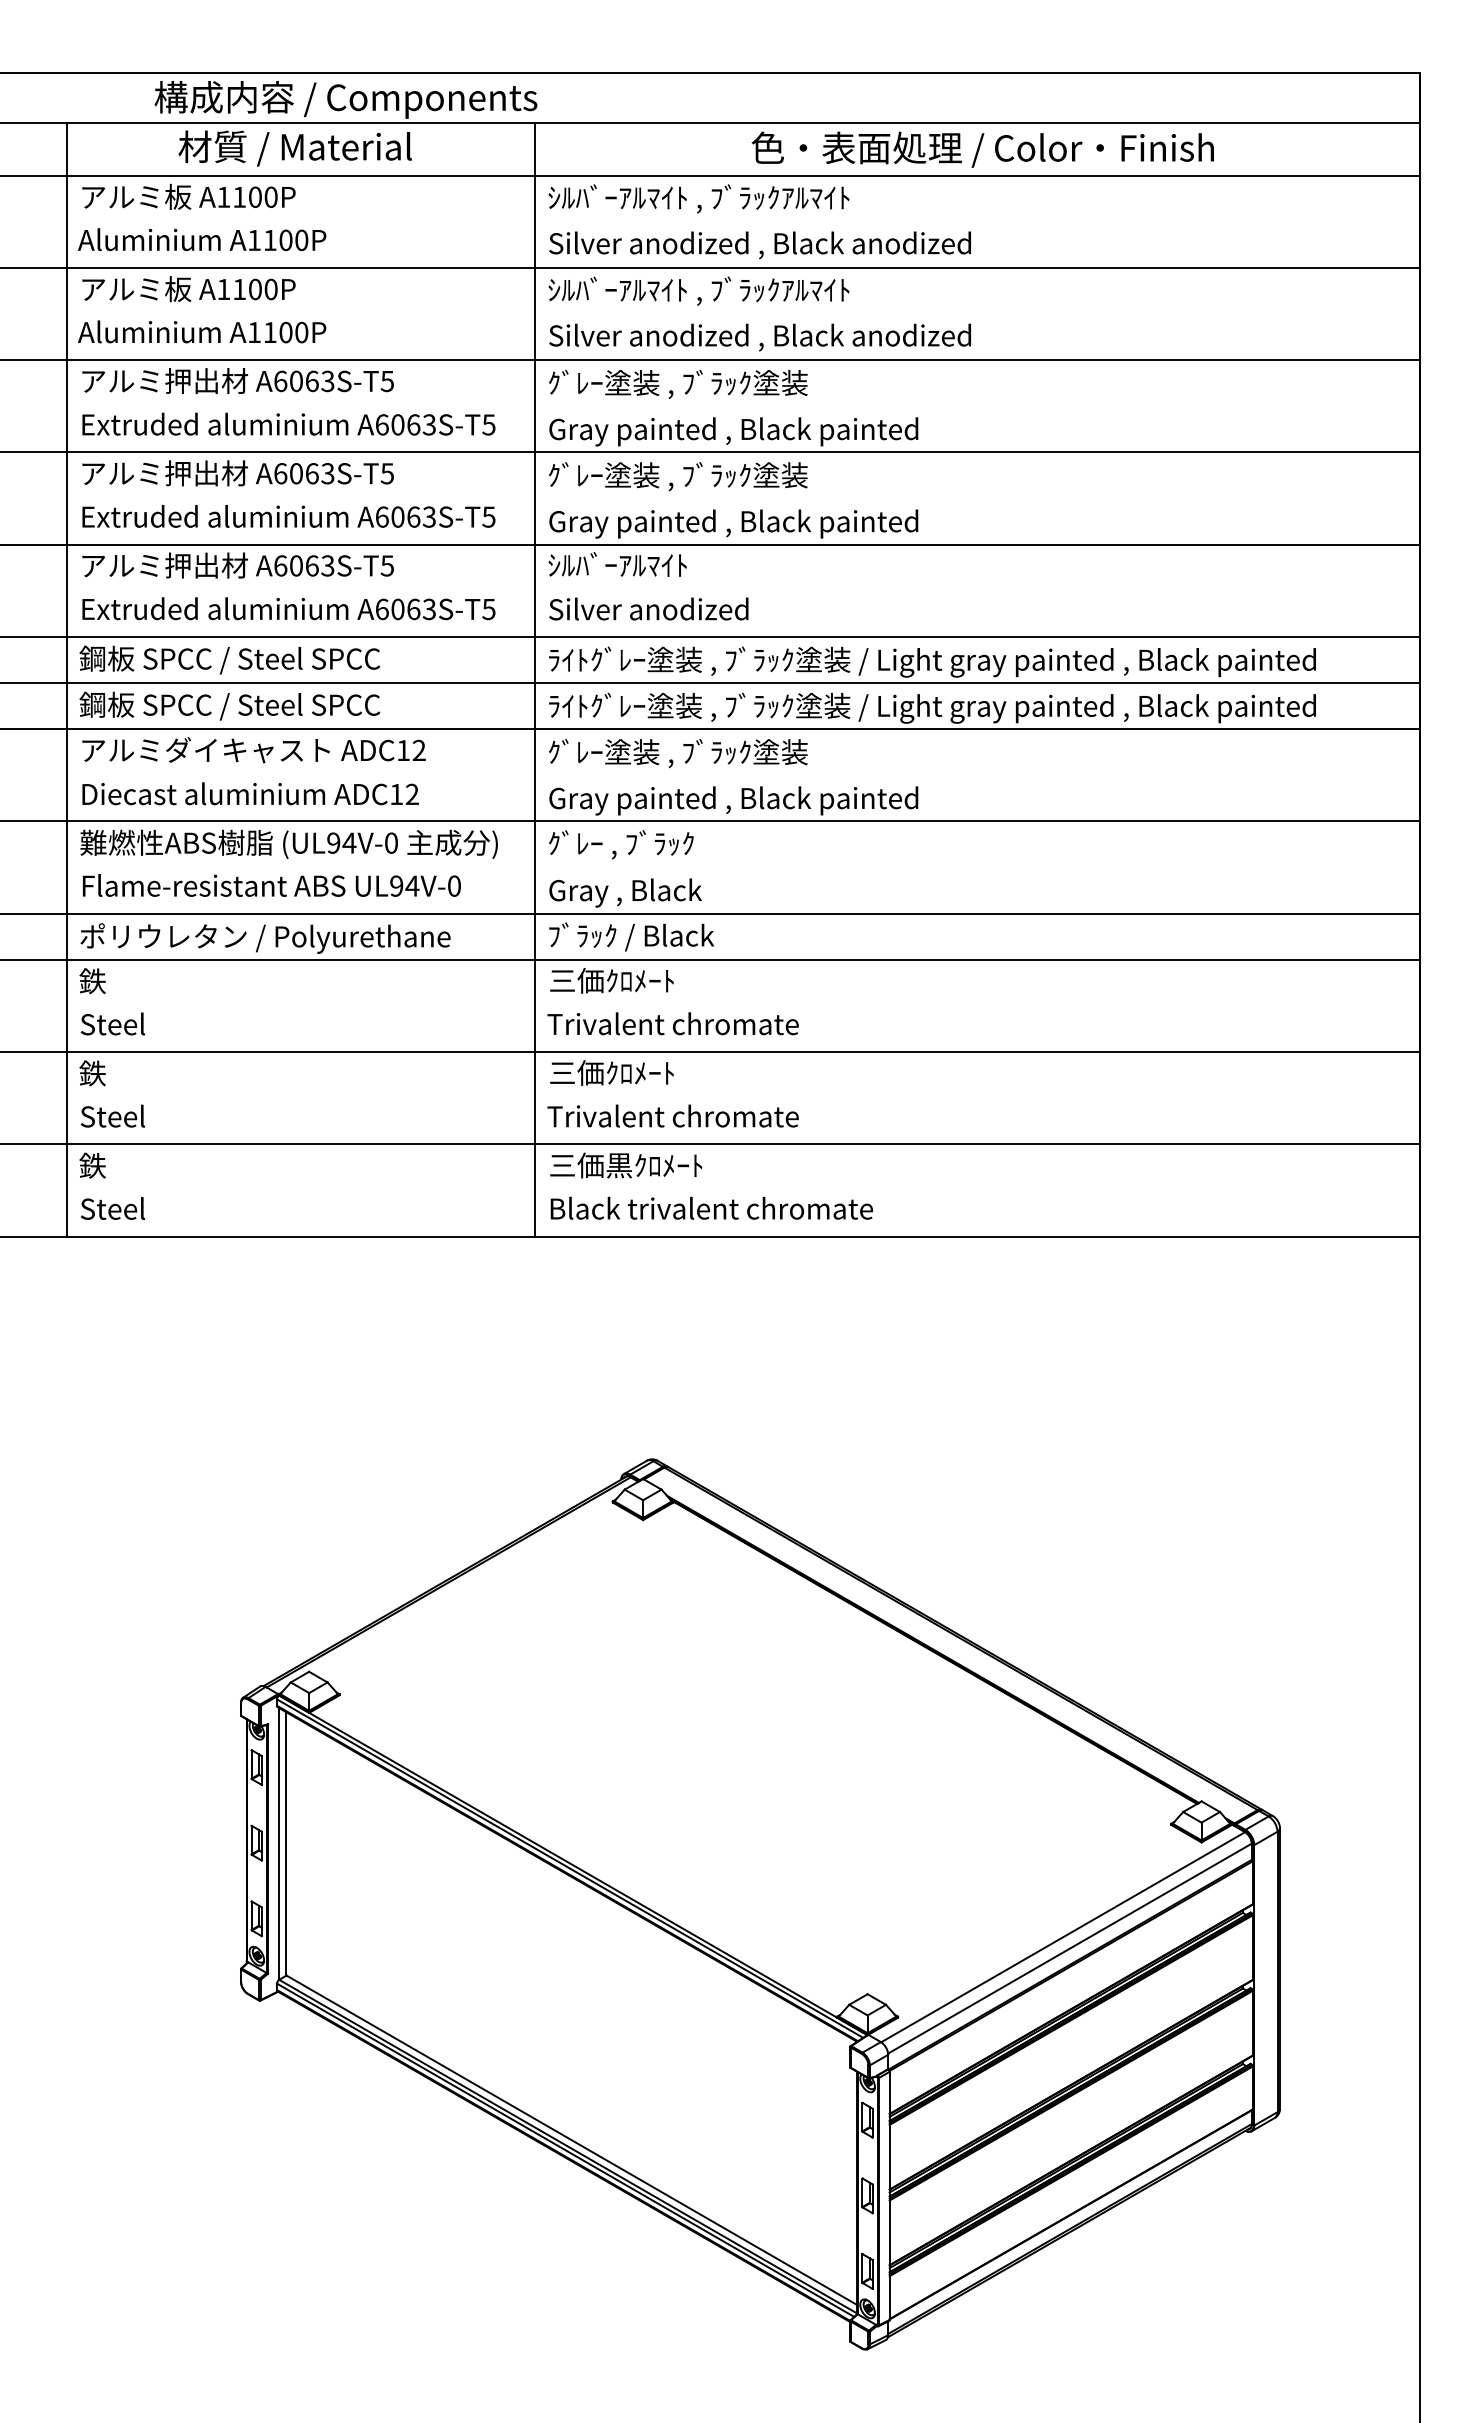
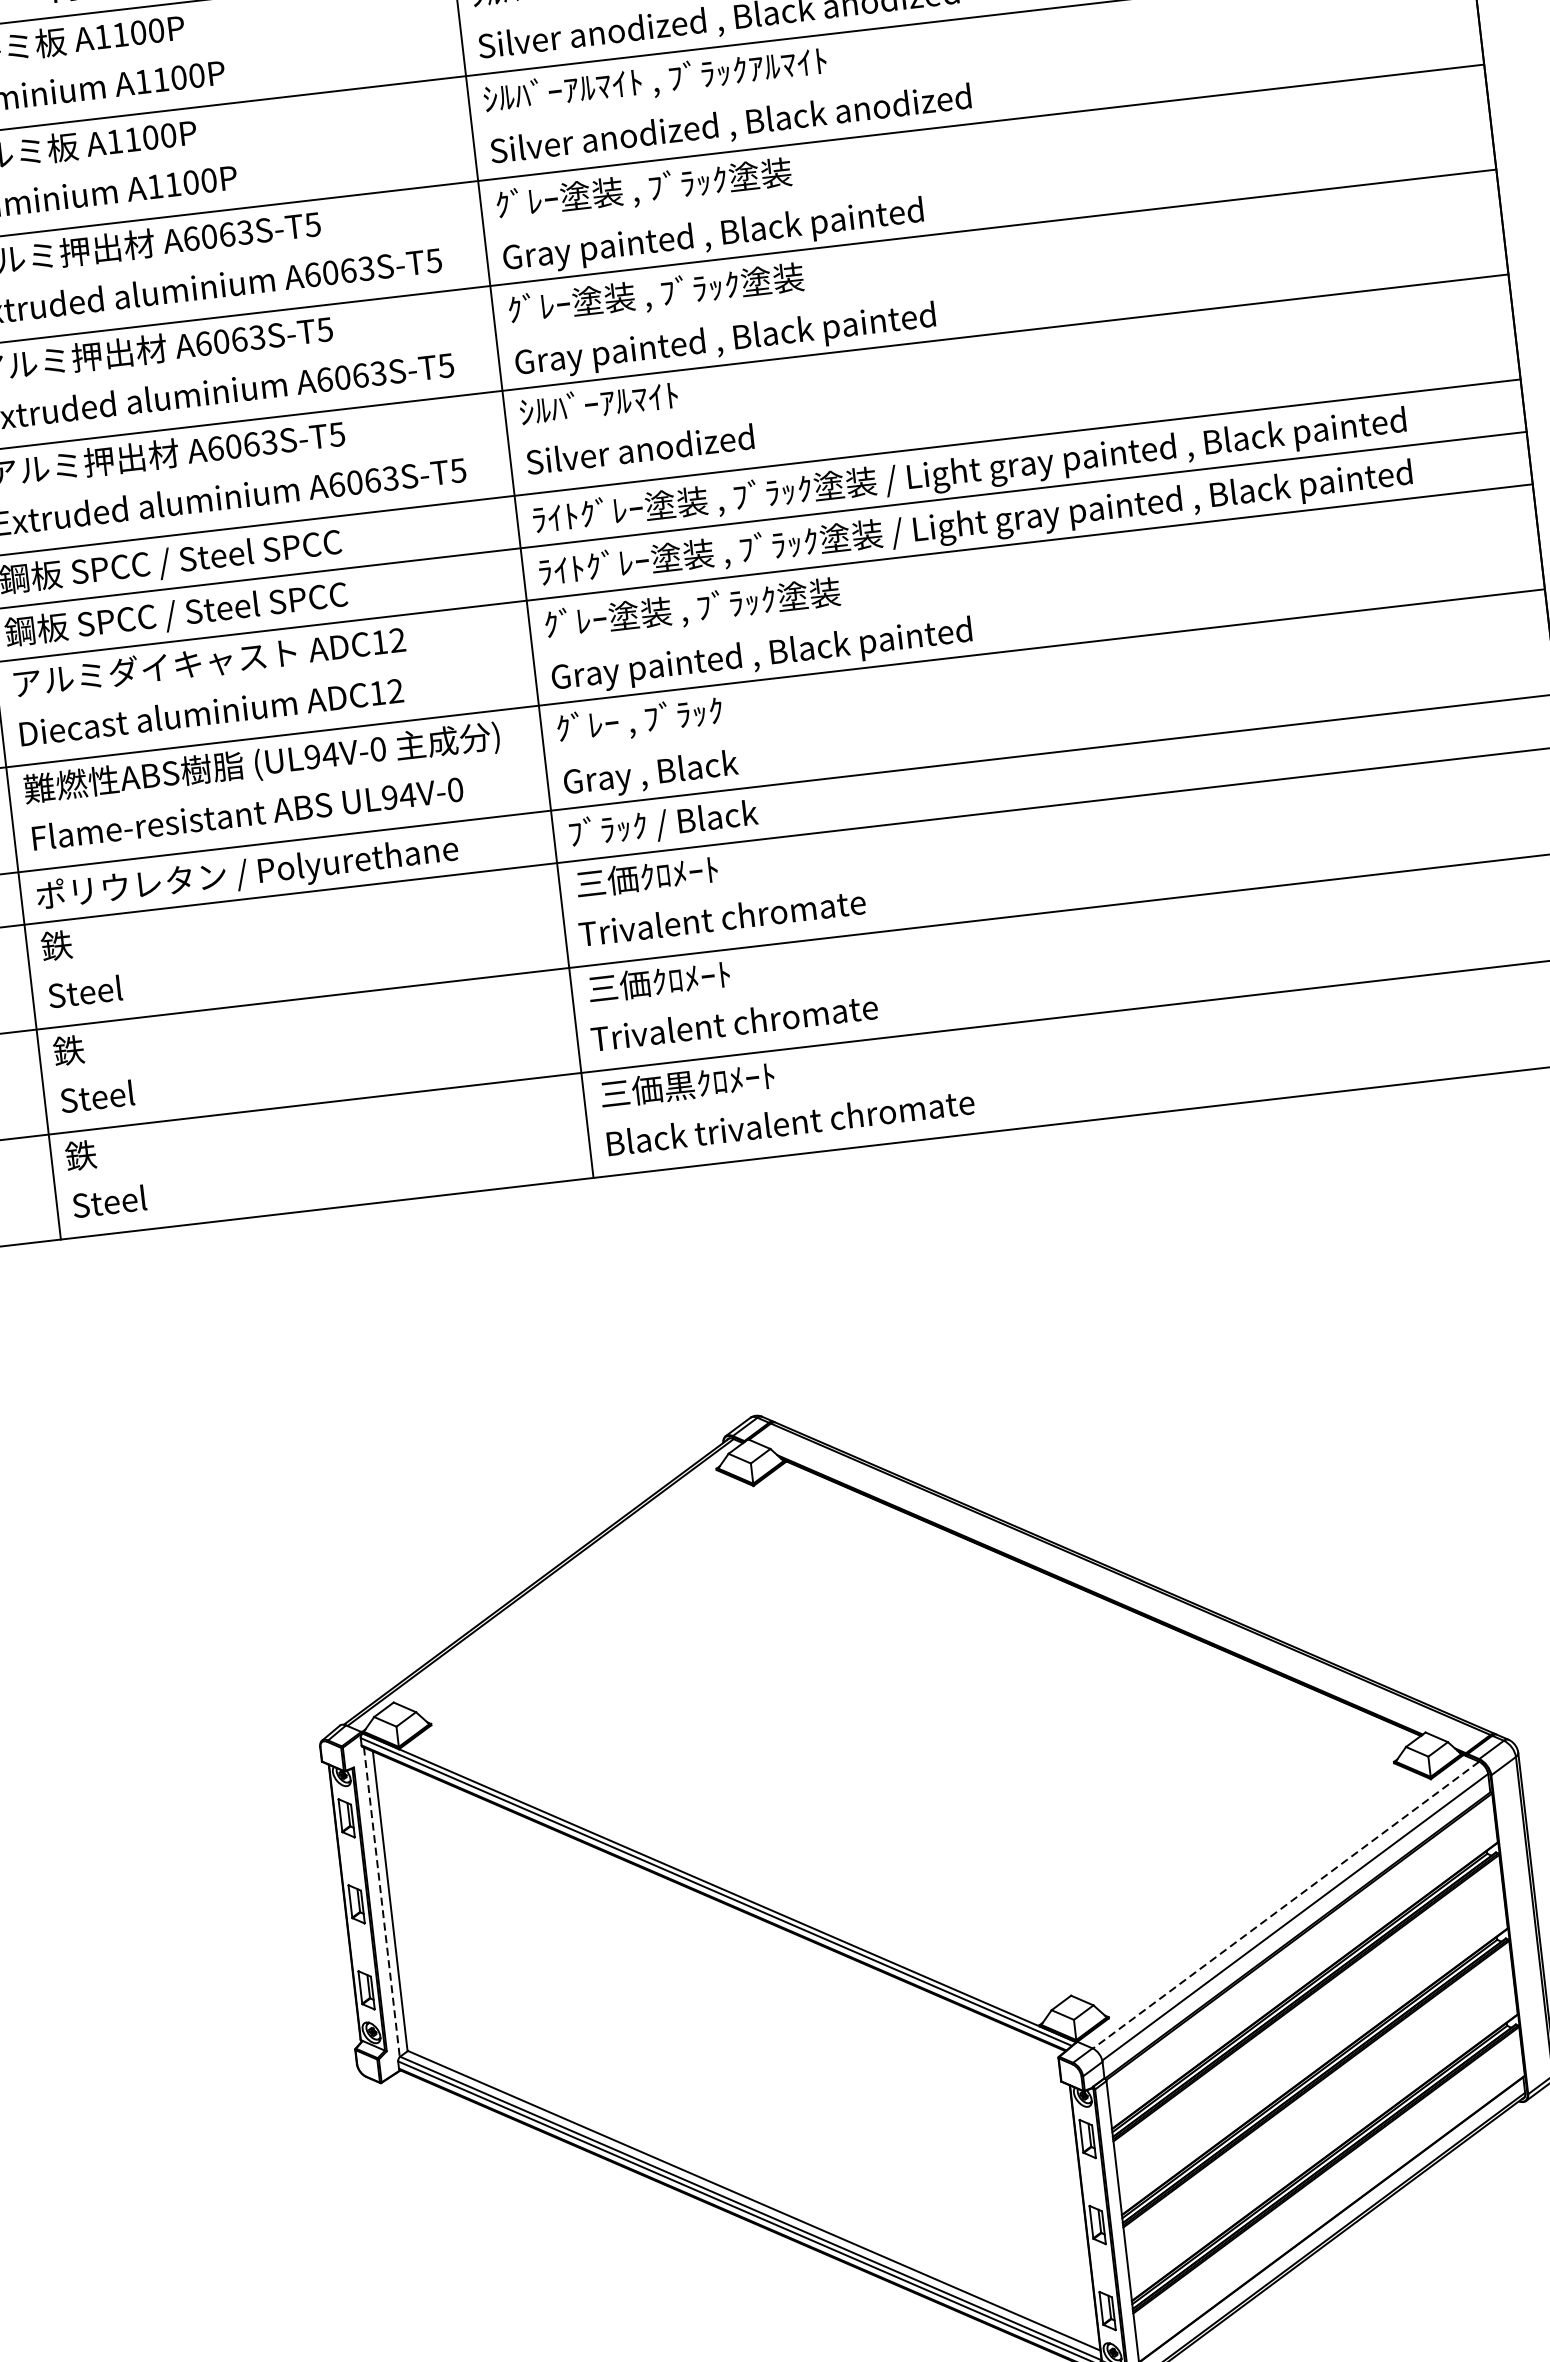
line: (278, 1844) -> (381, 1902), solid -> dashed
line: (1062, 1937) -> (1285, 1905), solid -> dashed

